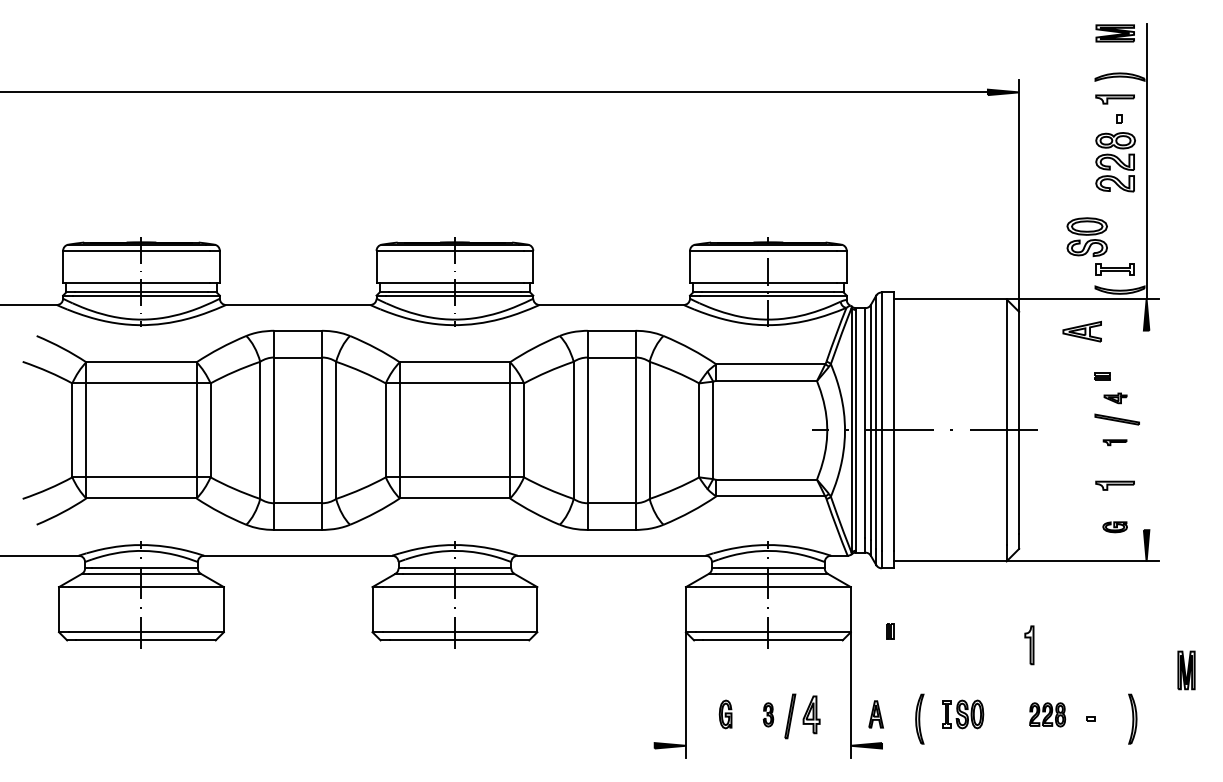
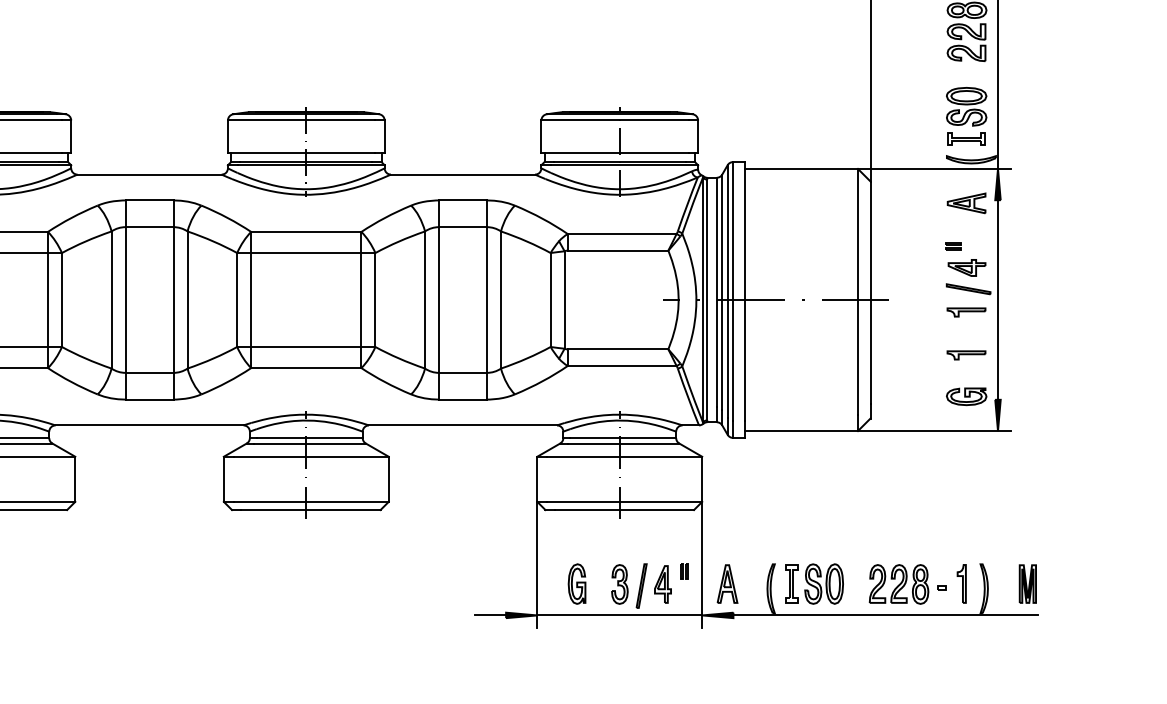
part: (1086, 236) -> (965, 106), moved
part: (1081, 331) -> (965, 203), moved
part: (1115, 398) -> (966, 268), size x1.67
line: (1146, 430) -> (997, 300), added
part: (1114, 442) -> (965, 312), size x1.67
part: (1114, 527) -> (965, 397), size x1.67
part: (890, 631) -> (684, 571), moved
part: (1029, 645) -> (961, 584), moved
part: (1186, 670) -> (1027, 584), moved
part: (725, 714) -> (576, 584), size x1.43
part: (768, 714) -> (619, 584), size x1.67
part: (875, 714) -> (726, 584), size x1.43
part: (963, 714) -> (814, 584), size x1.43
part: (1047, 714) -> (898, 584), size x1.67
line: (638, 745) -> (489, 615), added
line: (767, 745) -> (618, 615), added
line: (1034, 745) -> (885, 615), added

